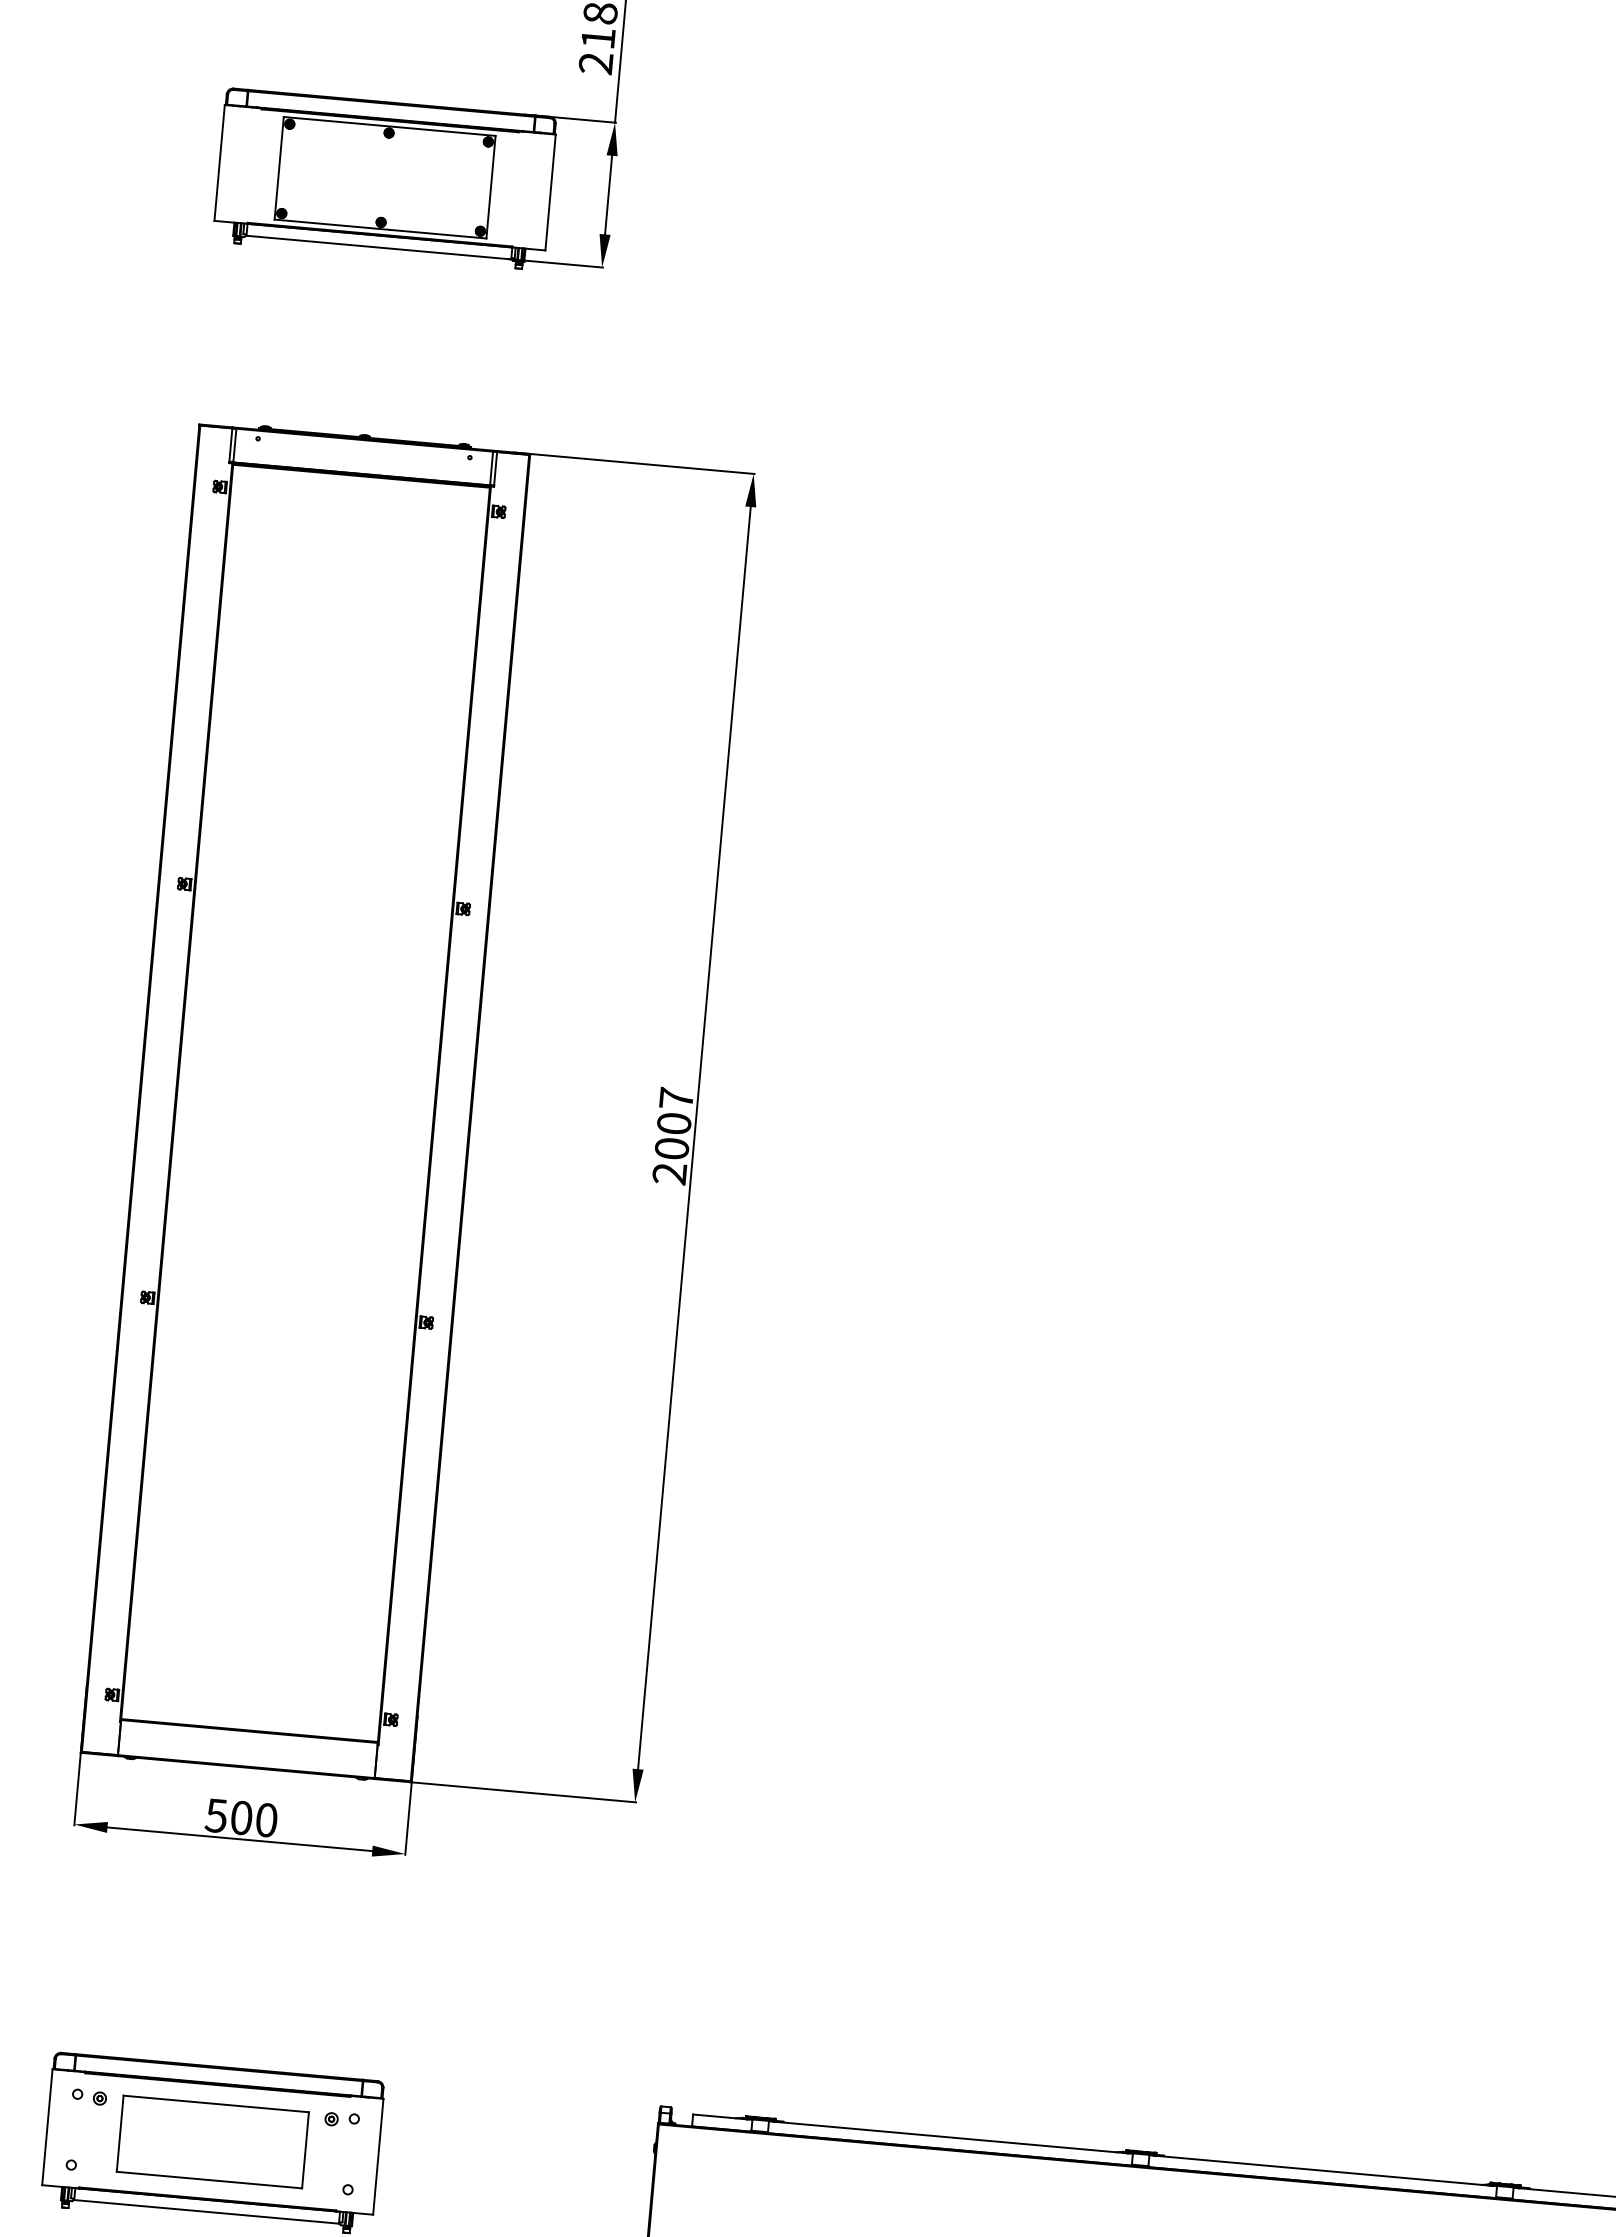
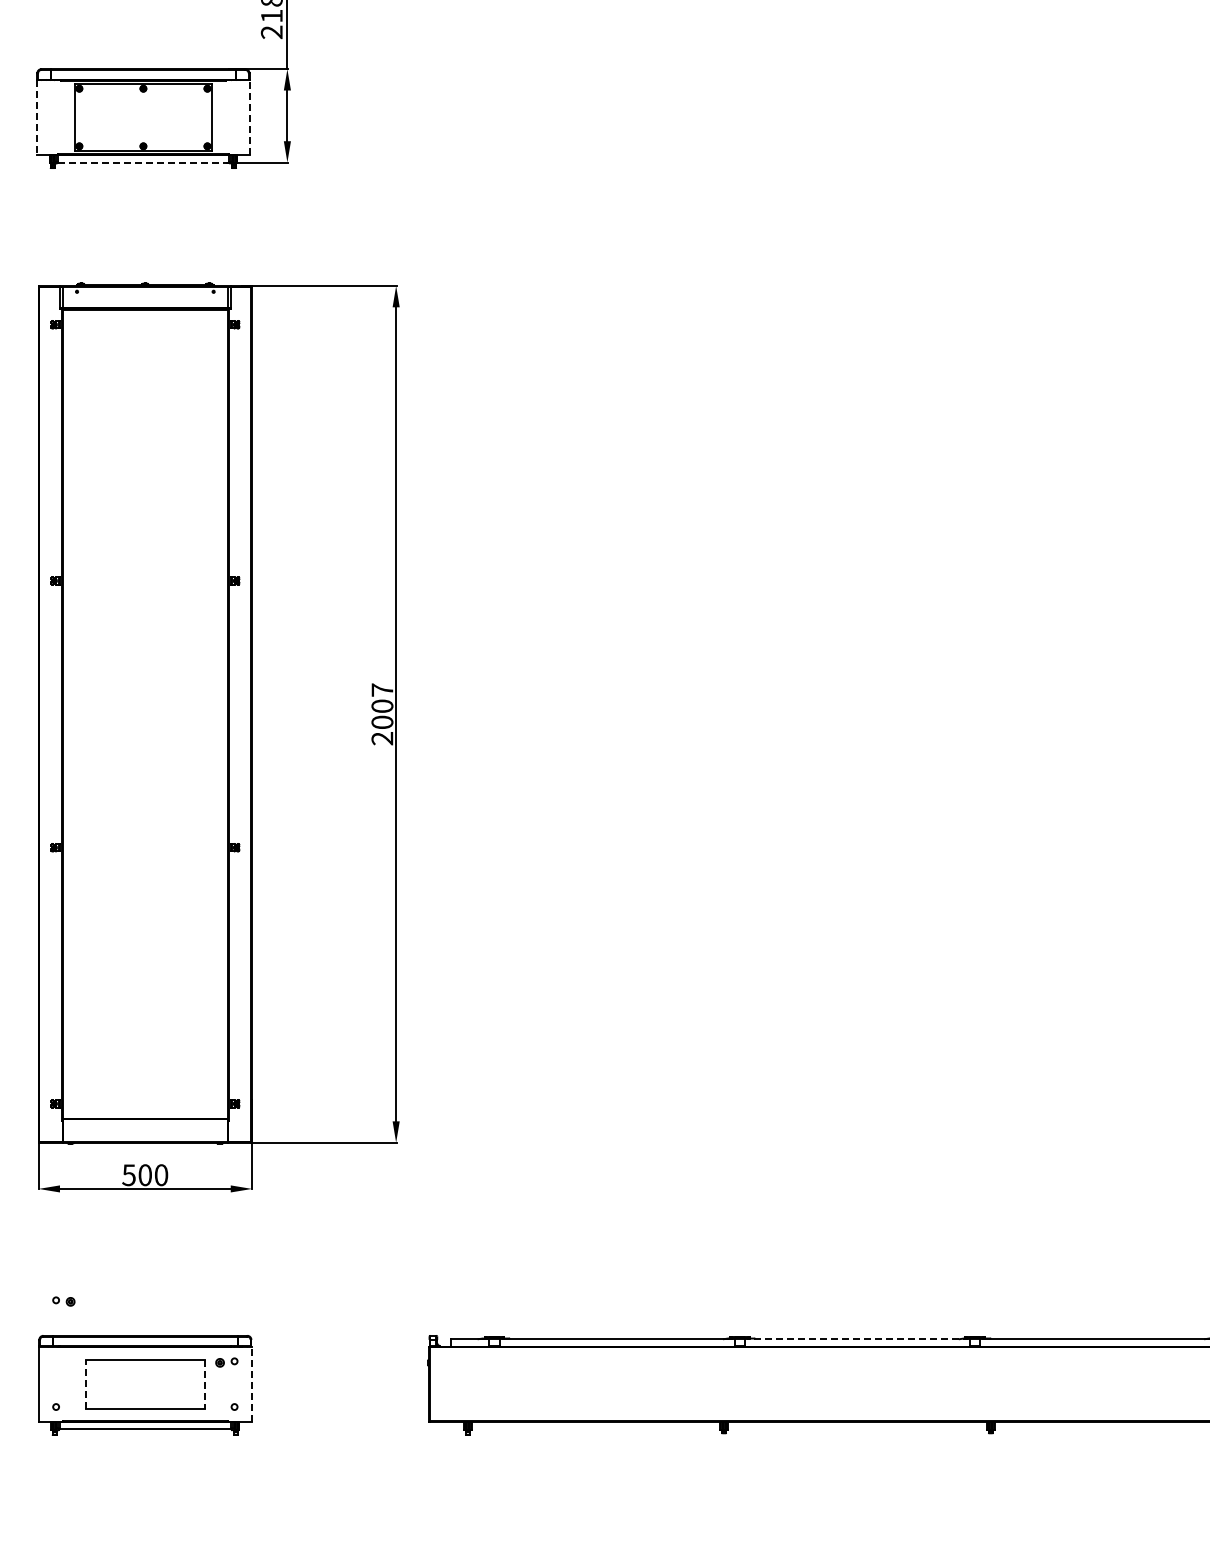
line: (219, 164) -> (36, 118), solid -> dashed
line: (551, 192) -> (250, 117), solid -> dashed
line: (379, 247) -> (143, 162), solid -> dashed
part: (88, 2097) -> (63, 1301), moved
line: (119, 2134) -> (85, 1384), solid -> dashed
line: (306, 2150) -> (205, 1384), solid -> dashed
line: (379, 2155) -> (252, 1383), solid -> dashed
line: (1321, 2171) -> (856, 1339), solid -> dashed

